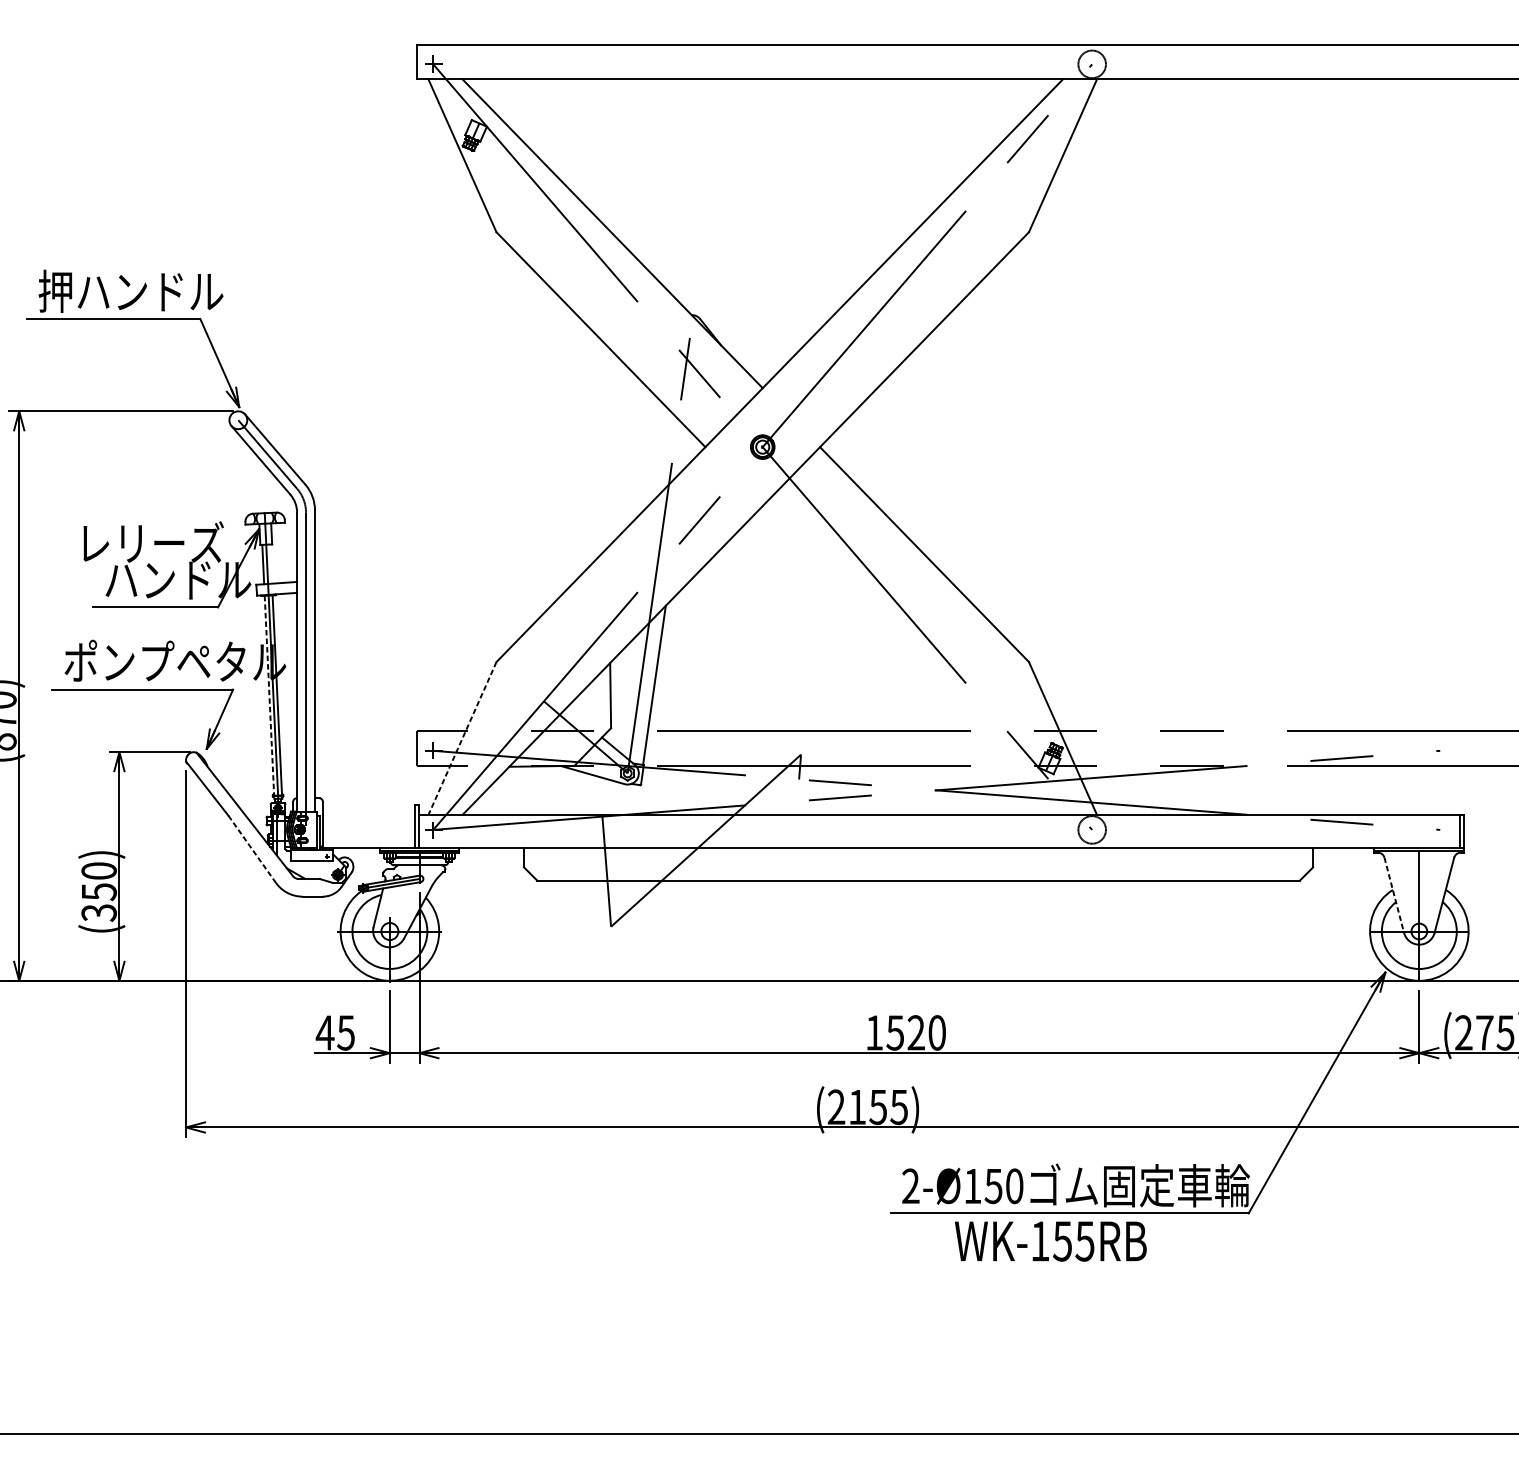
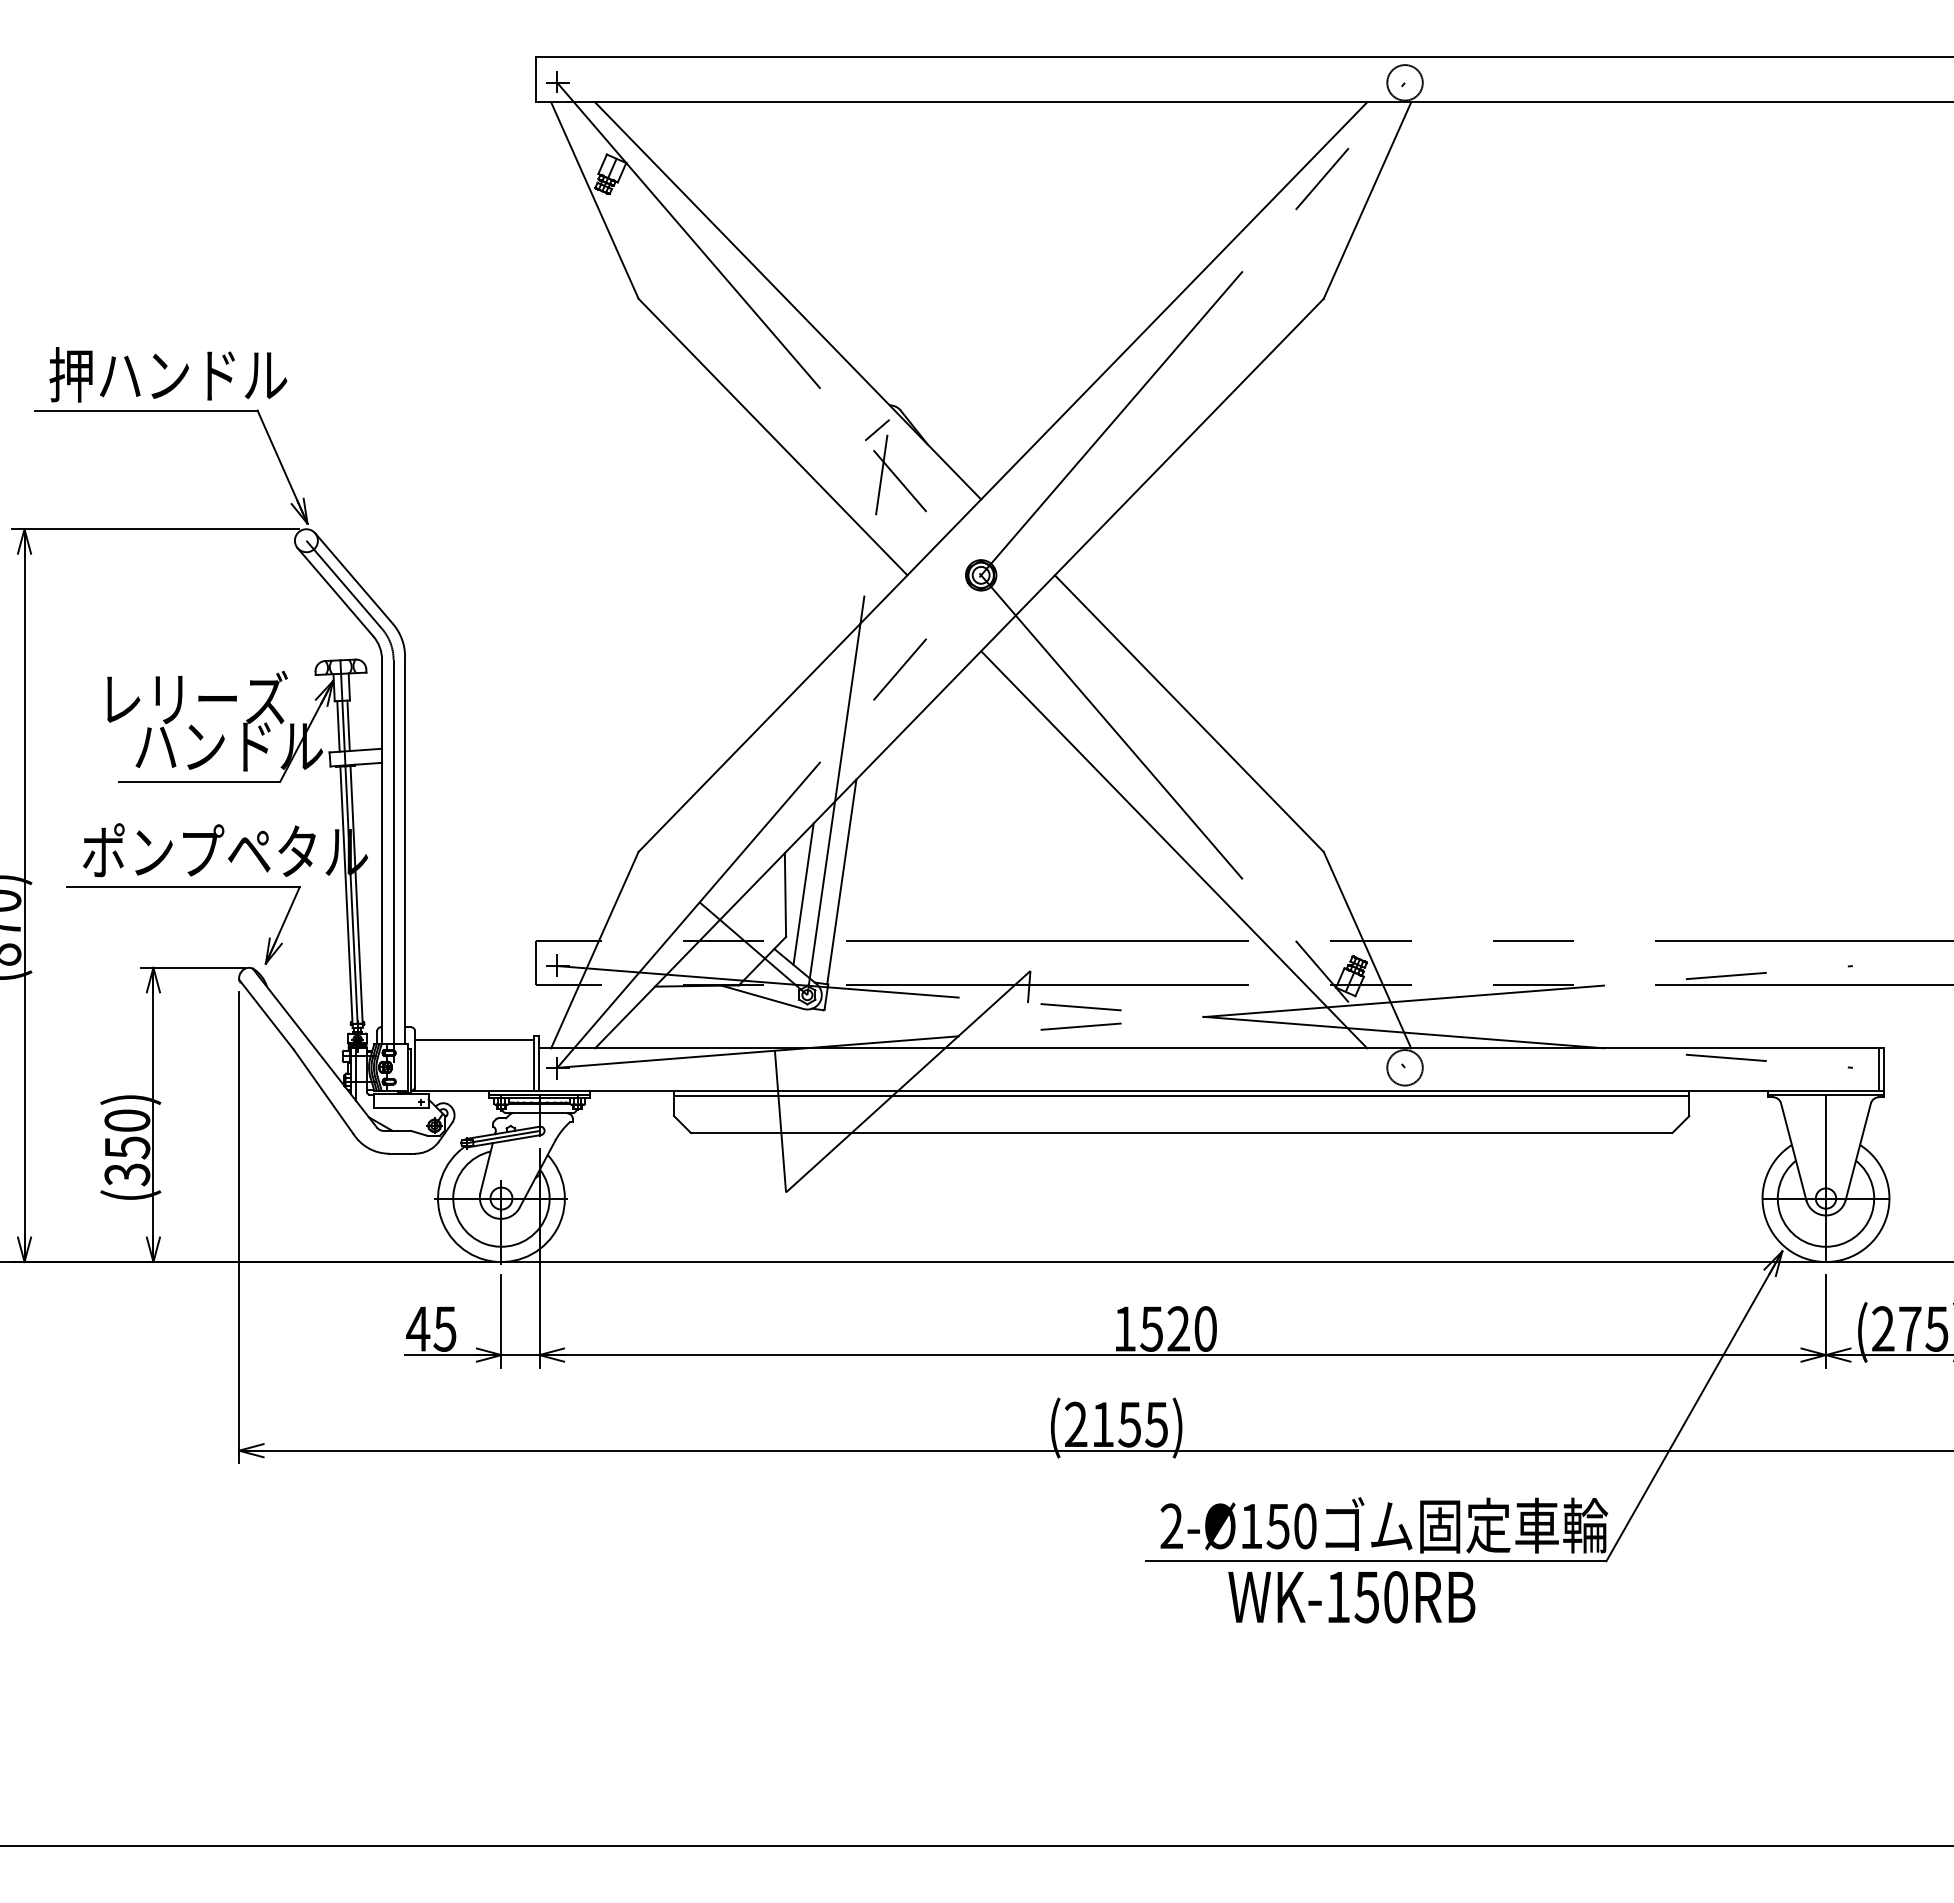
line: (682, 333) -> (877, 429), added
line: (271, 563) -> (348, 725), added
line: (912, 660) -> (1174, 849), added
line: (624, 694) -> (803, 893), added
line: (269, 697) -> (346, 897), dashed -> solid
line: (462, 738) -> (594, 950), dashed -> solid
line: (368, 807) -> (474, 1039), added
line: (251, 848) -> (323, 1091), dashed -> solid
line: (918, 851) -> (1181, 1095), added
line: (1394, 895) -> (1793, 1152), dashed -> solid
text: (1084, 1241) -> (1395, 1597), WK-155RB -> WK-150RB

